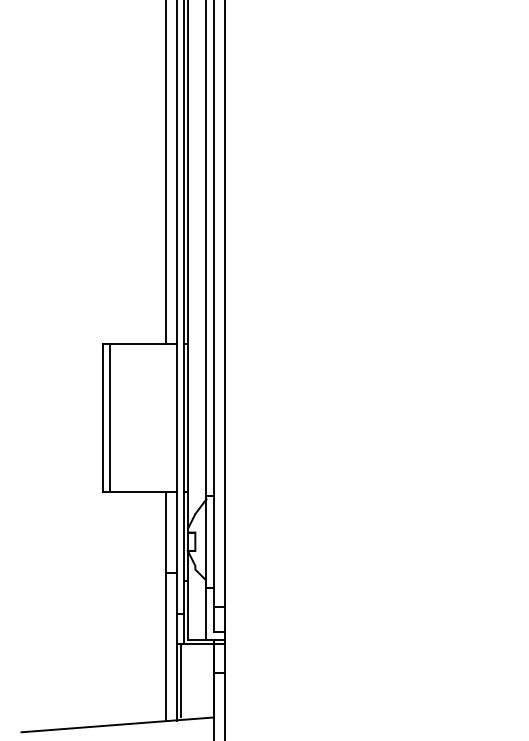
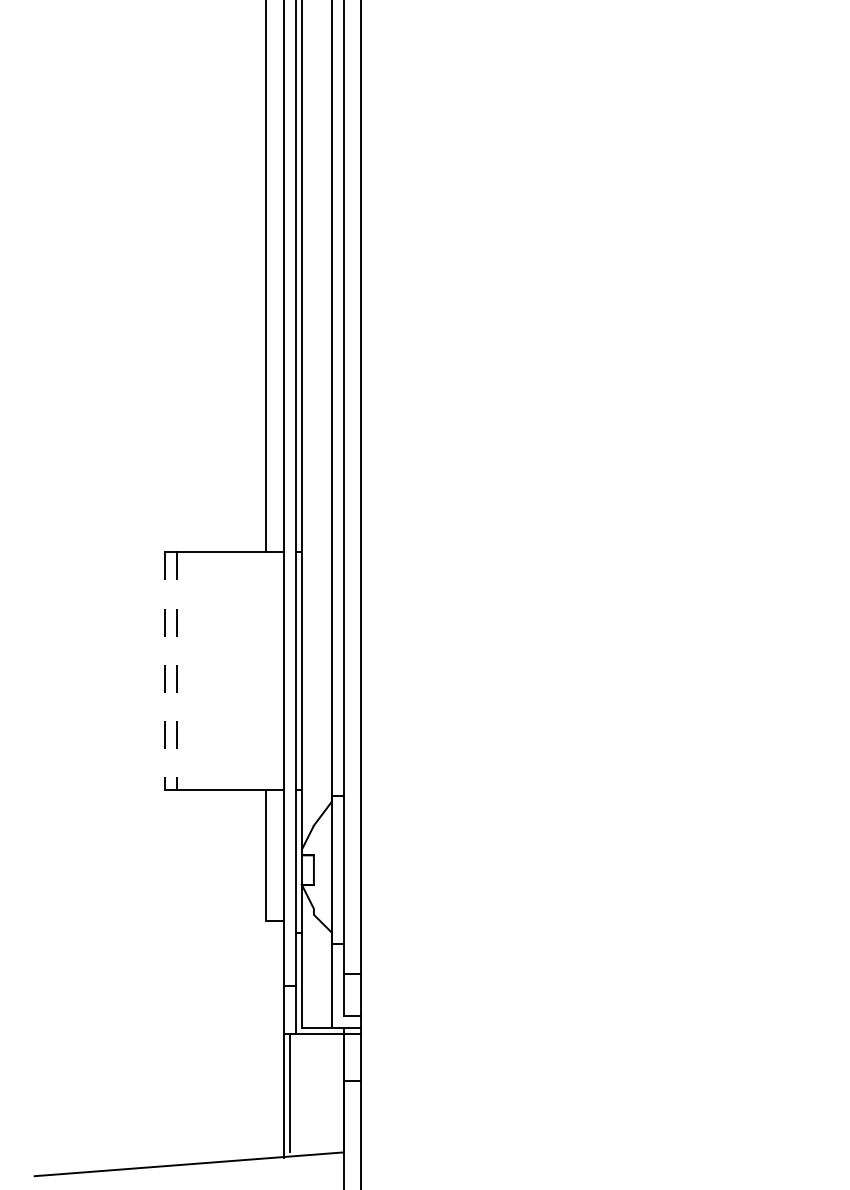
line: (102, 417) -> (164, 670), solid -> dashed
line: (110, 417) -> (177, 670), solid -> dashed
line: (165, 647) -> (265, 1040), removed

